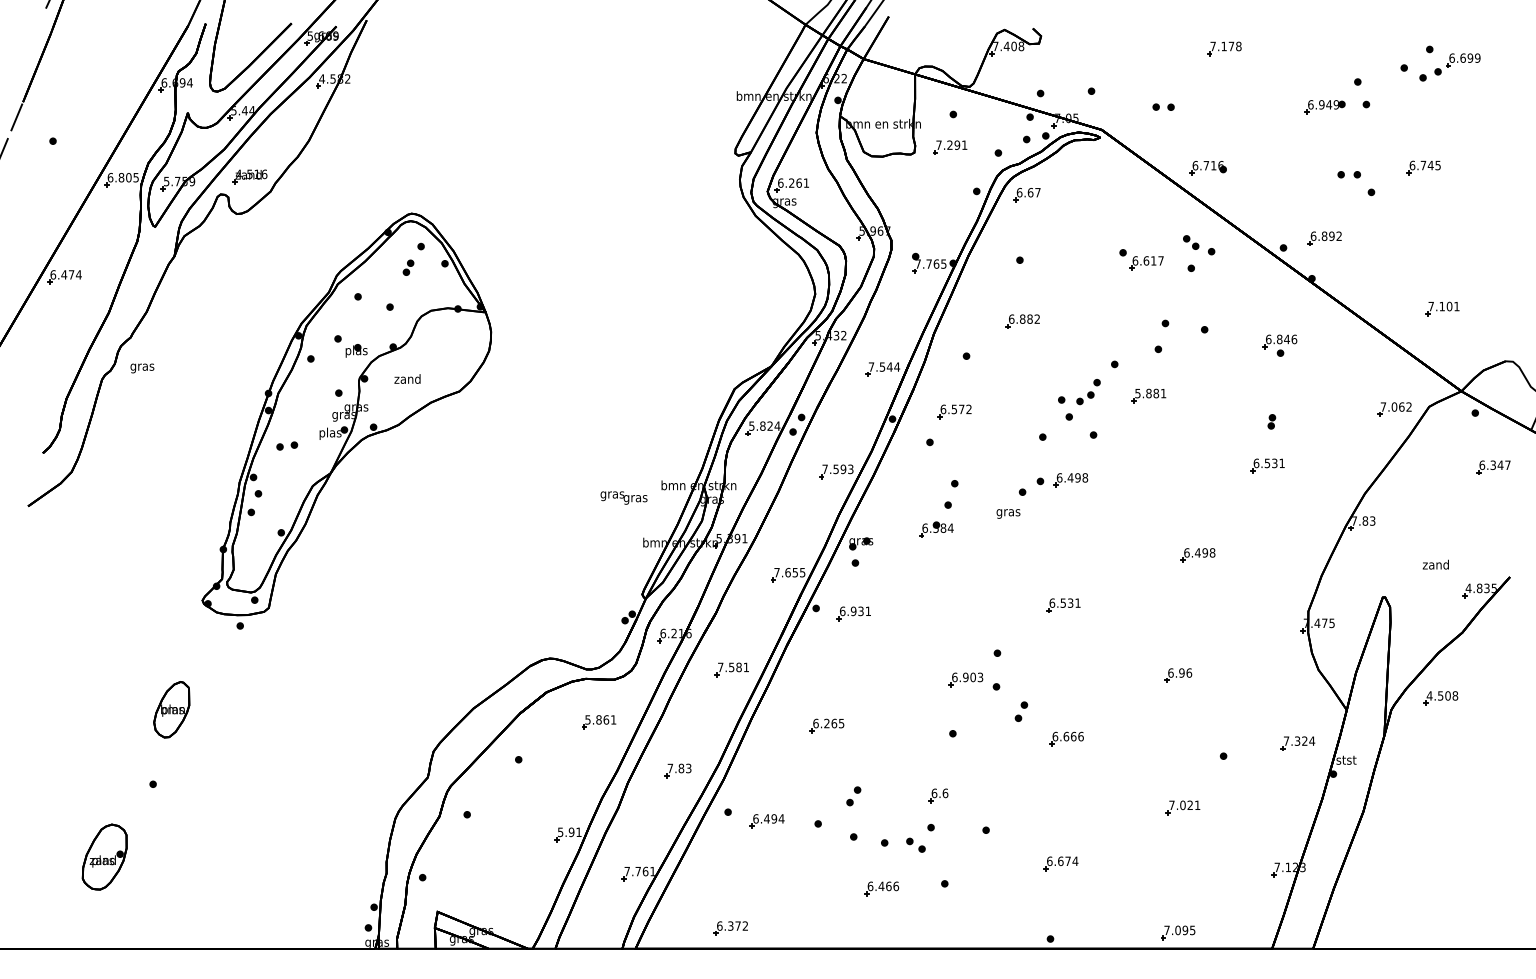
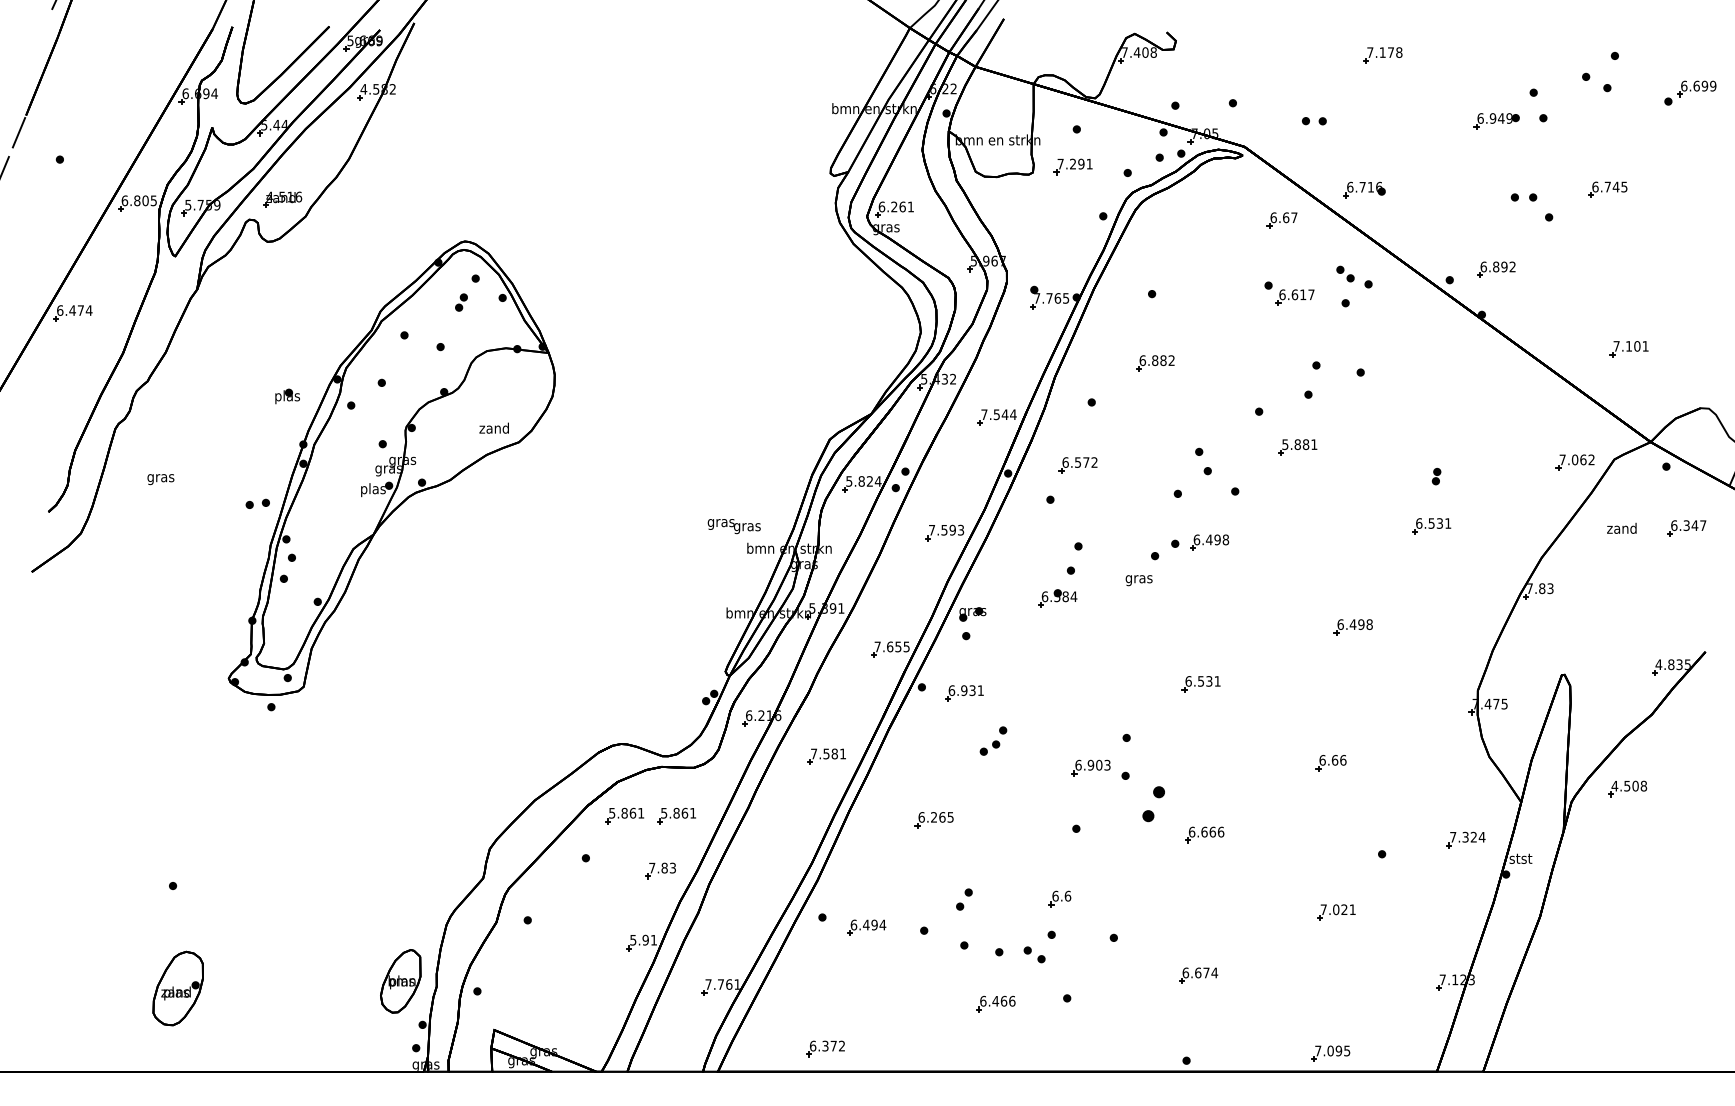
part: (1457, 64) -> (1690, 93), moved
part: (1026, 195) -> (1281, 220), moved
part: (1279, 345) -> (1445, 390), removed
part: (356, 350) -> (287, 395), moved
text: (142, 368) -> (160, 479), moved
text: (407, 378) -> (494, 427), moved
part: (1088, 392) -> (993, 741), moved
part: (287, 445) -> (258, 503), moved
text: (623, 497) -> (733, 525), moved
text: (1435, 564) -> (1621, 528), moved
text: (1181, 672) -> (1334, 759), 6.96 -> 6.66
part: (171, 709) -> (400, 981), moved
part: (1021, 711) -> (1153, 803), size x1.6
part: (553, 722) -> (625, 816), added
part: (677, 770) -> (660, 870), moved
part: (104, 856) -> (177, 987), moved

